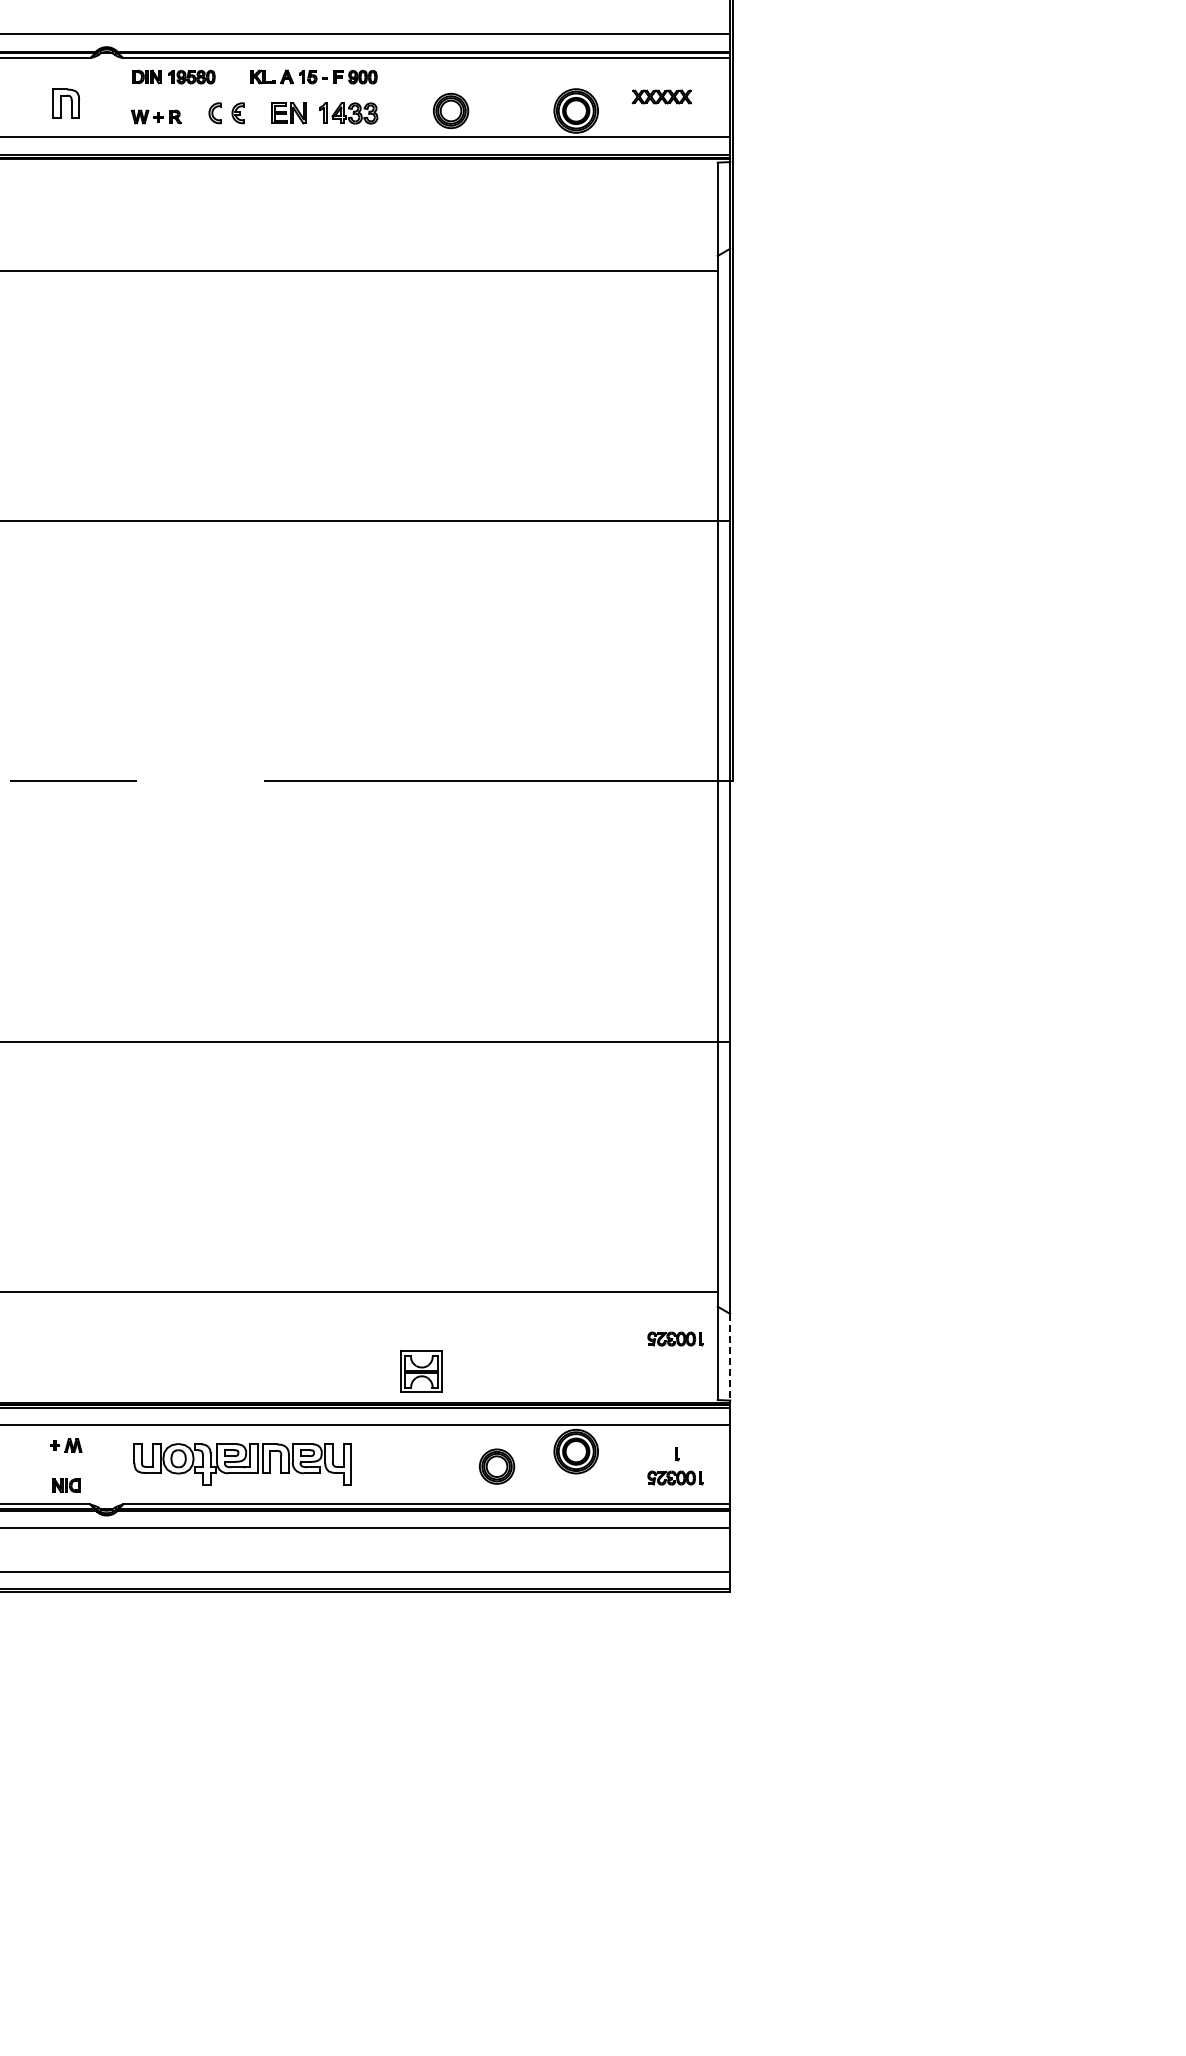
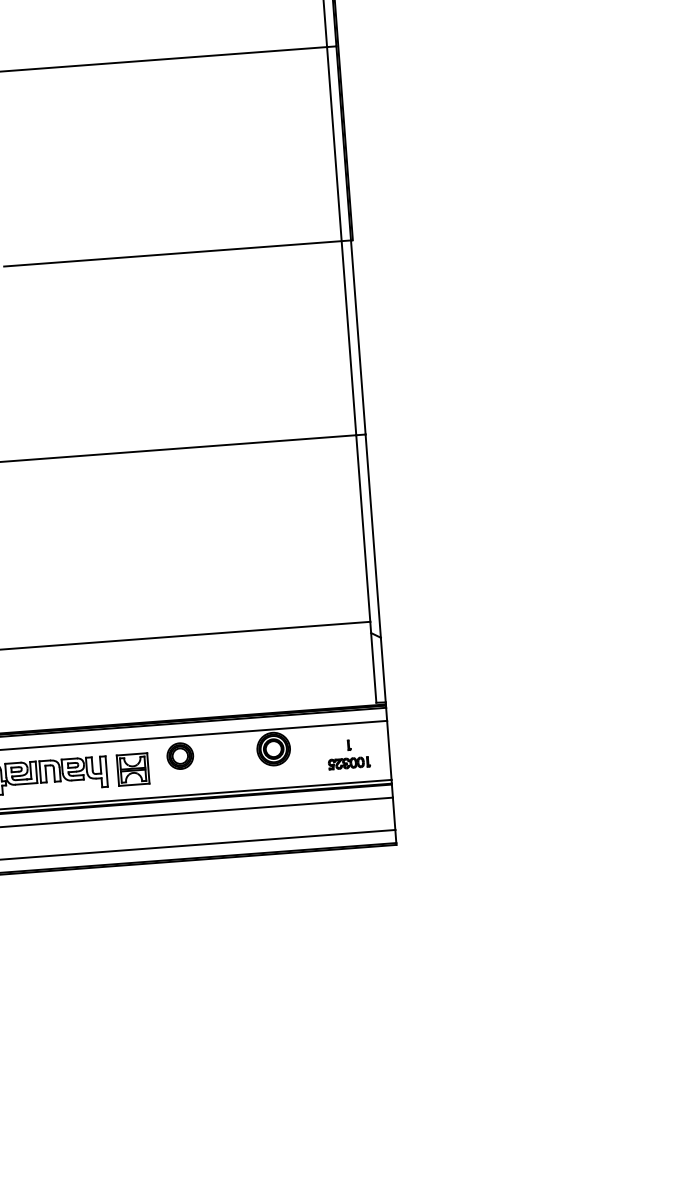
part: (675, 1338) -> (341, 659), removed
line: (730, 1357) -> (383, 670), dashed -> solid
part: (421, 1371) -> (132, 769), moved
part: (497, 1466) -> (180, 756), moved

